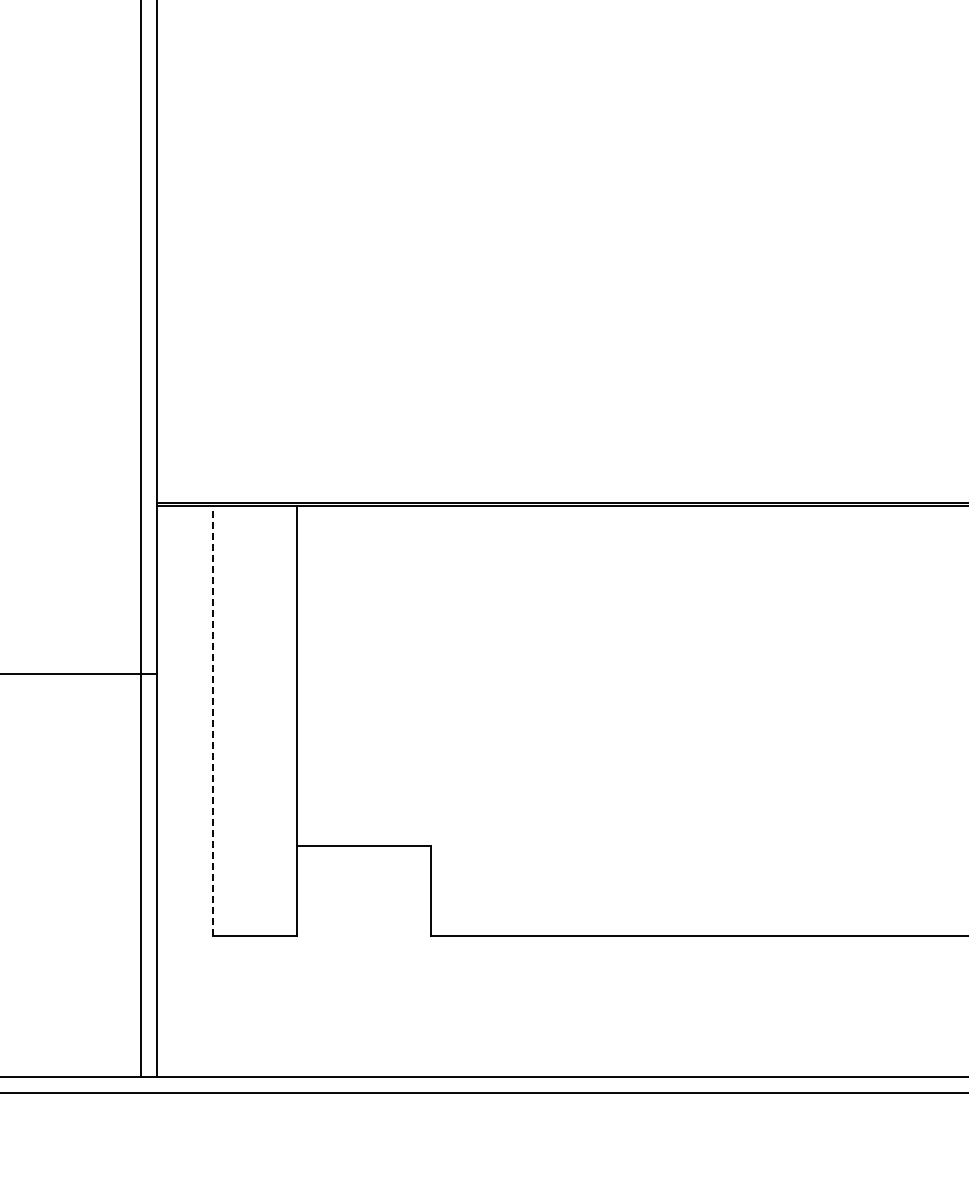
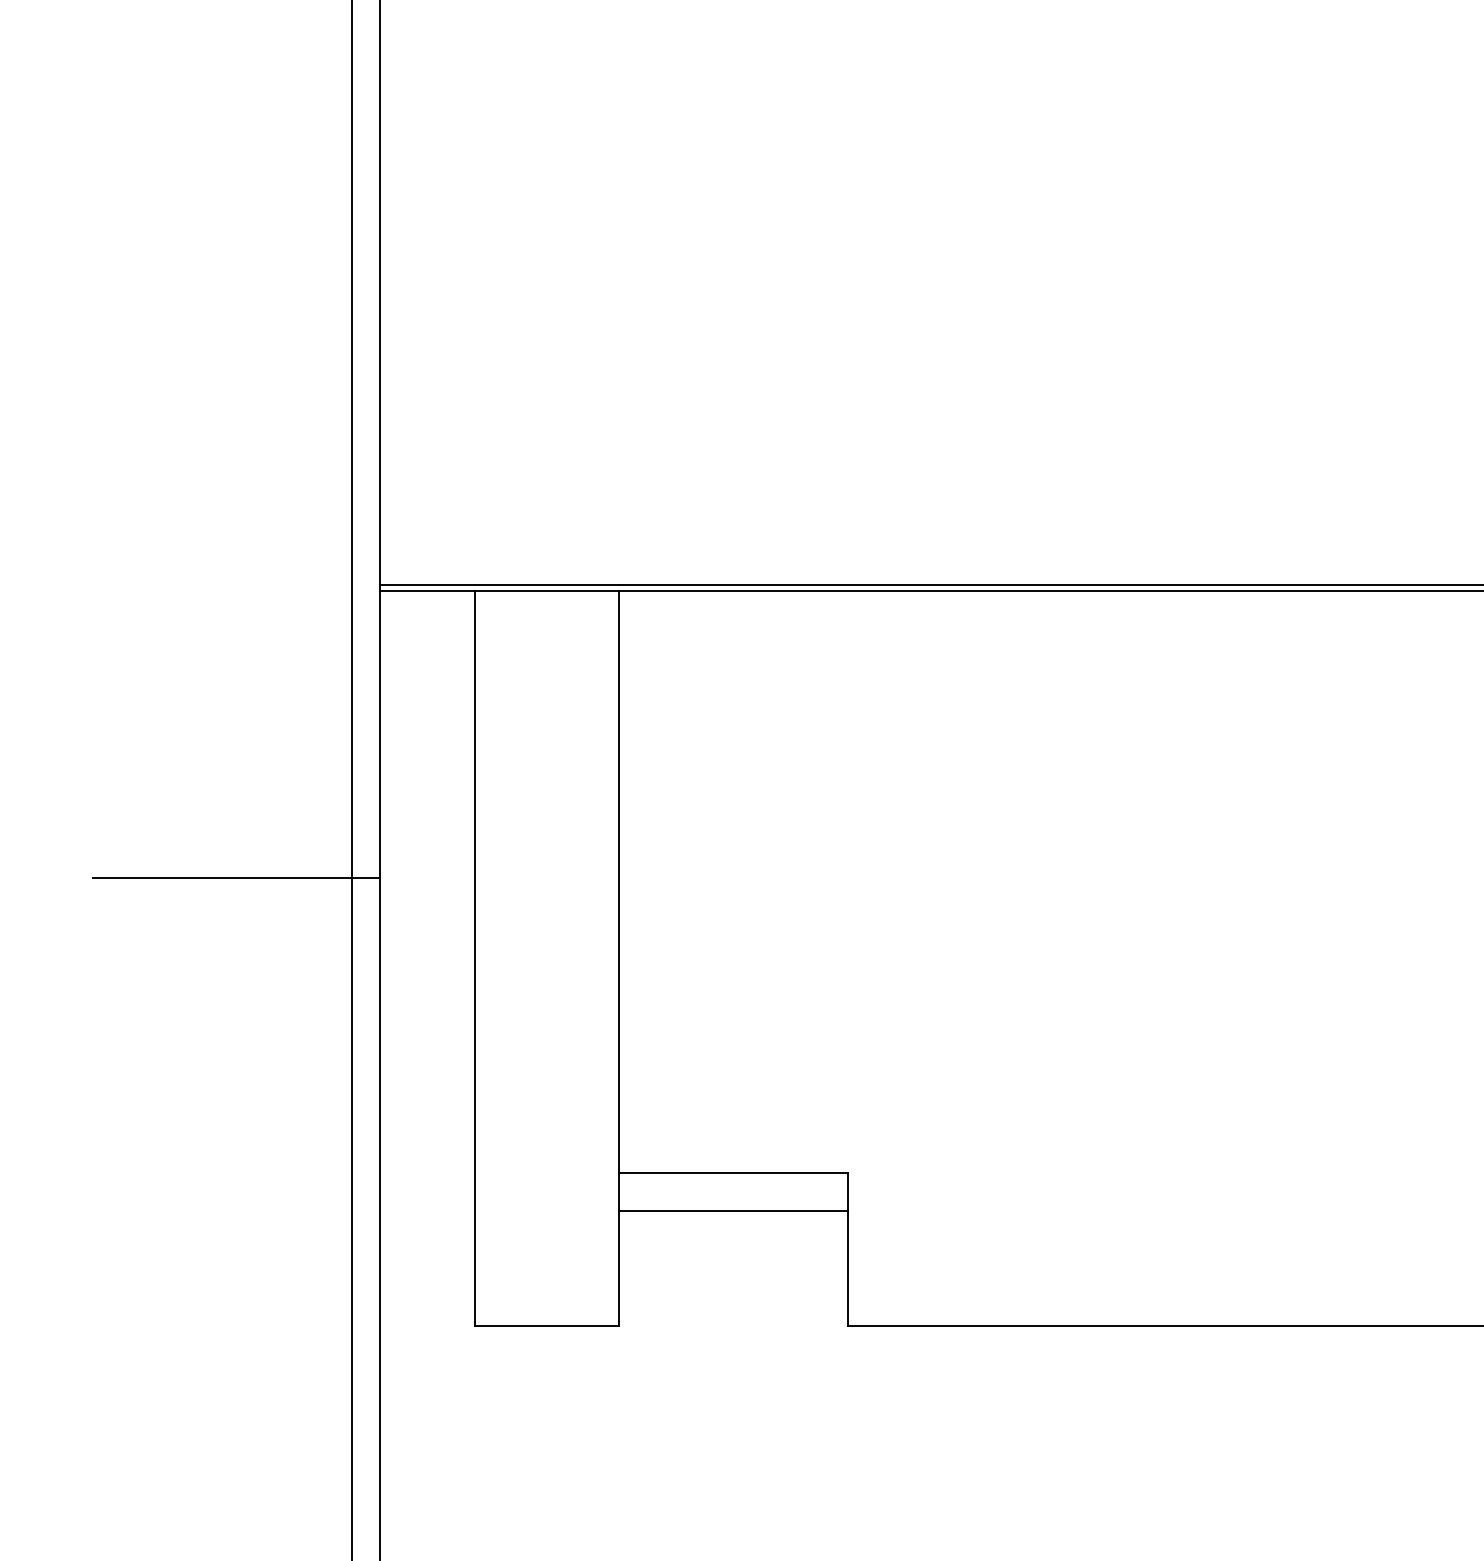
line: (212, 720) -> (474, 957), dashed -> solid
line: (363, 868) -> (732, 1210), added

